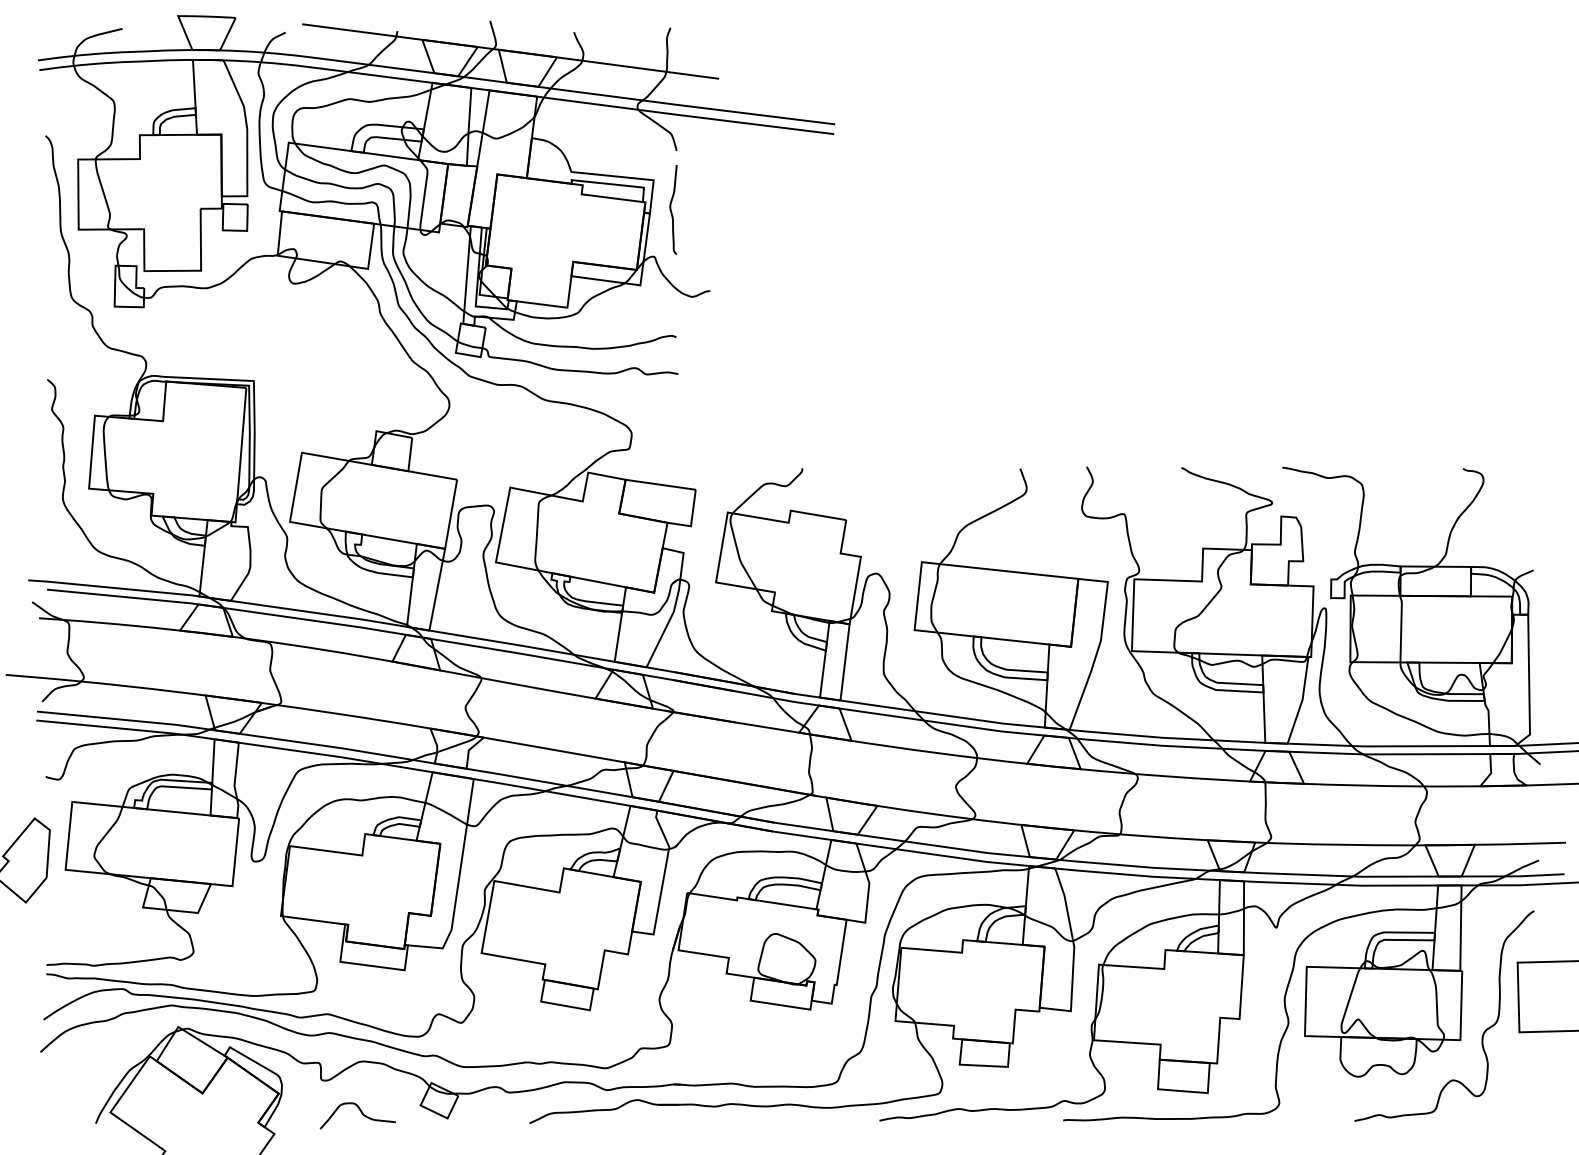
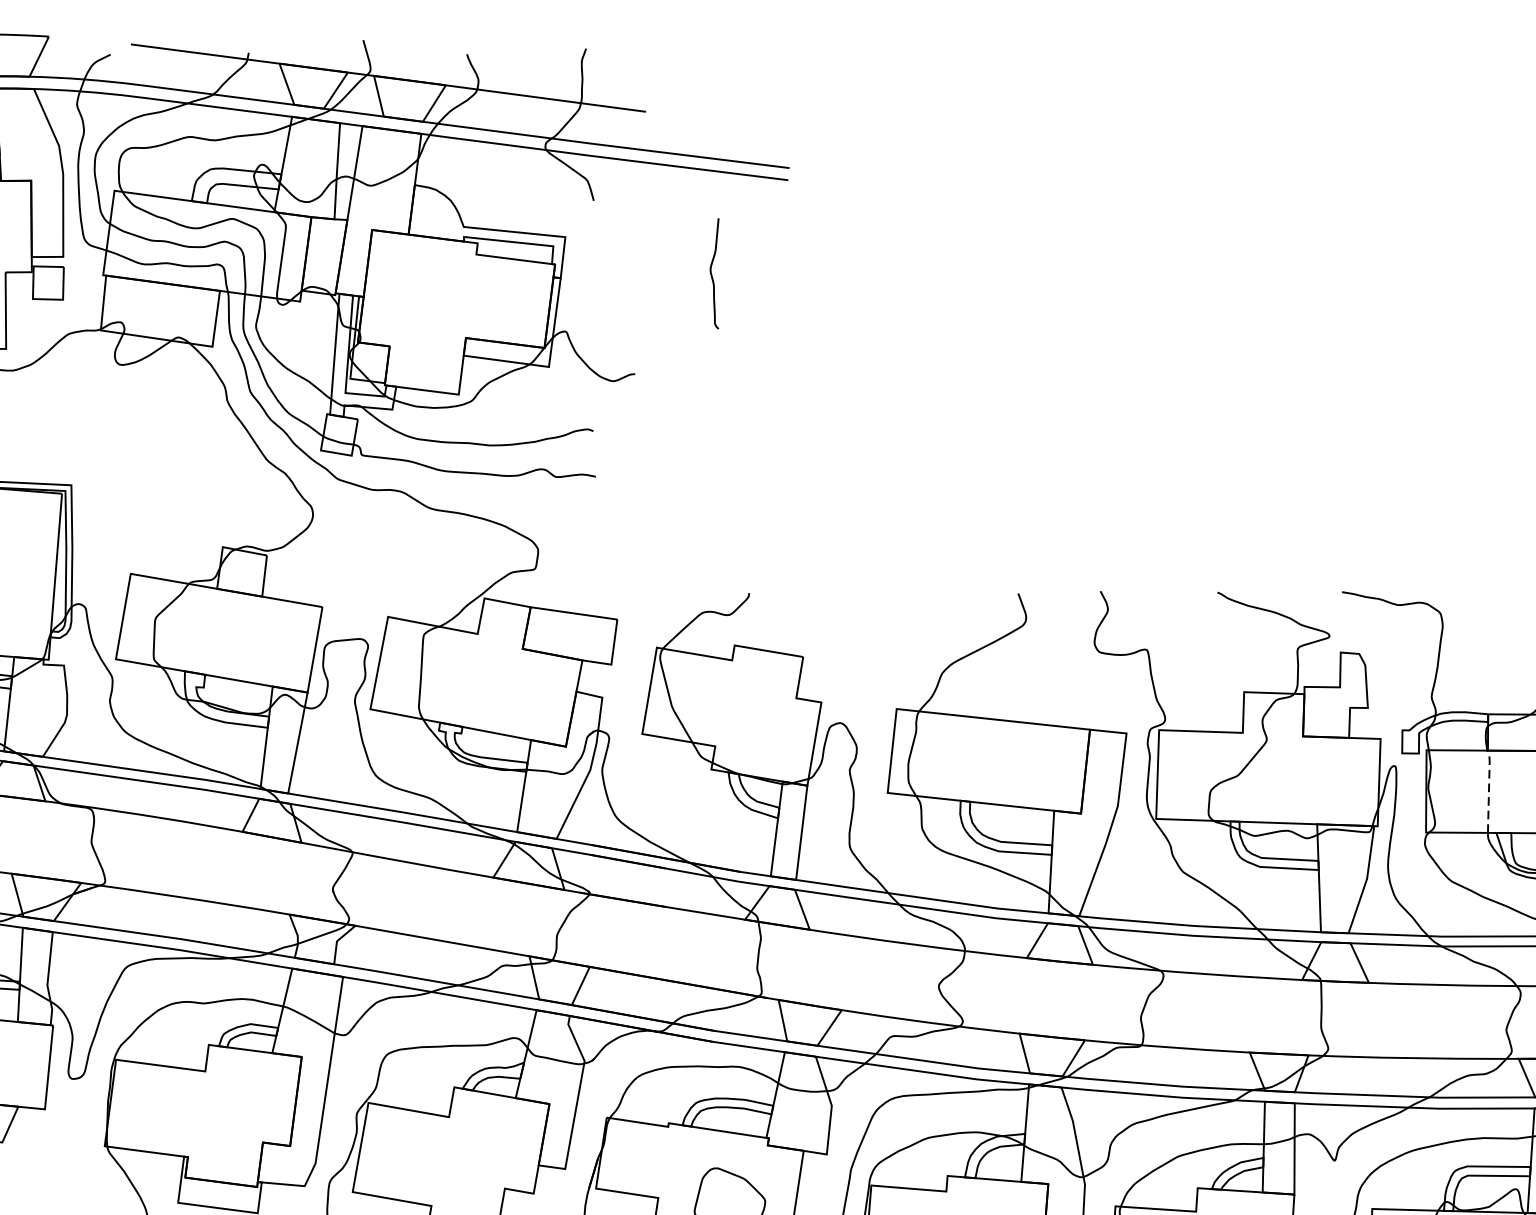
curve: (671, 209) -> (712, 273), moved
line: (1401, 626) -> (1489, 788), solid -> dashed

